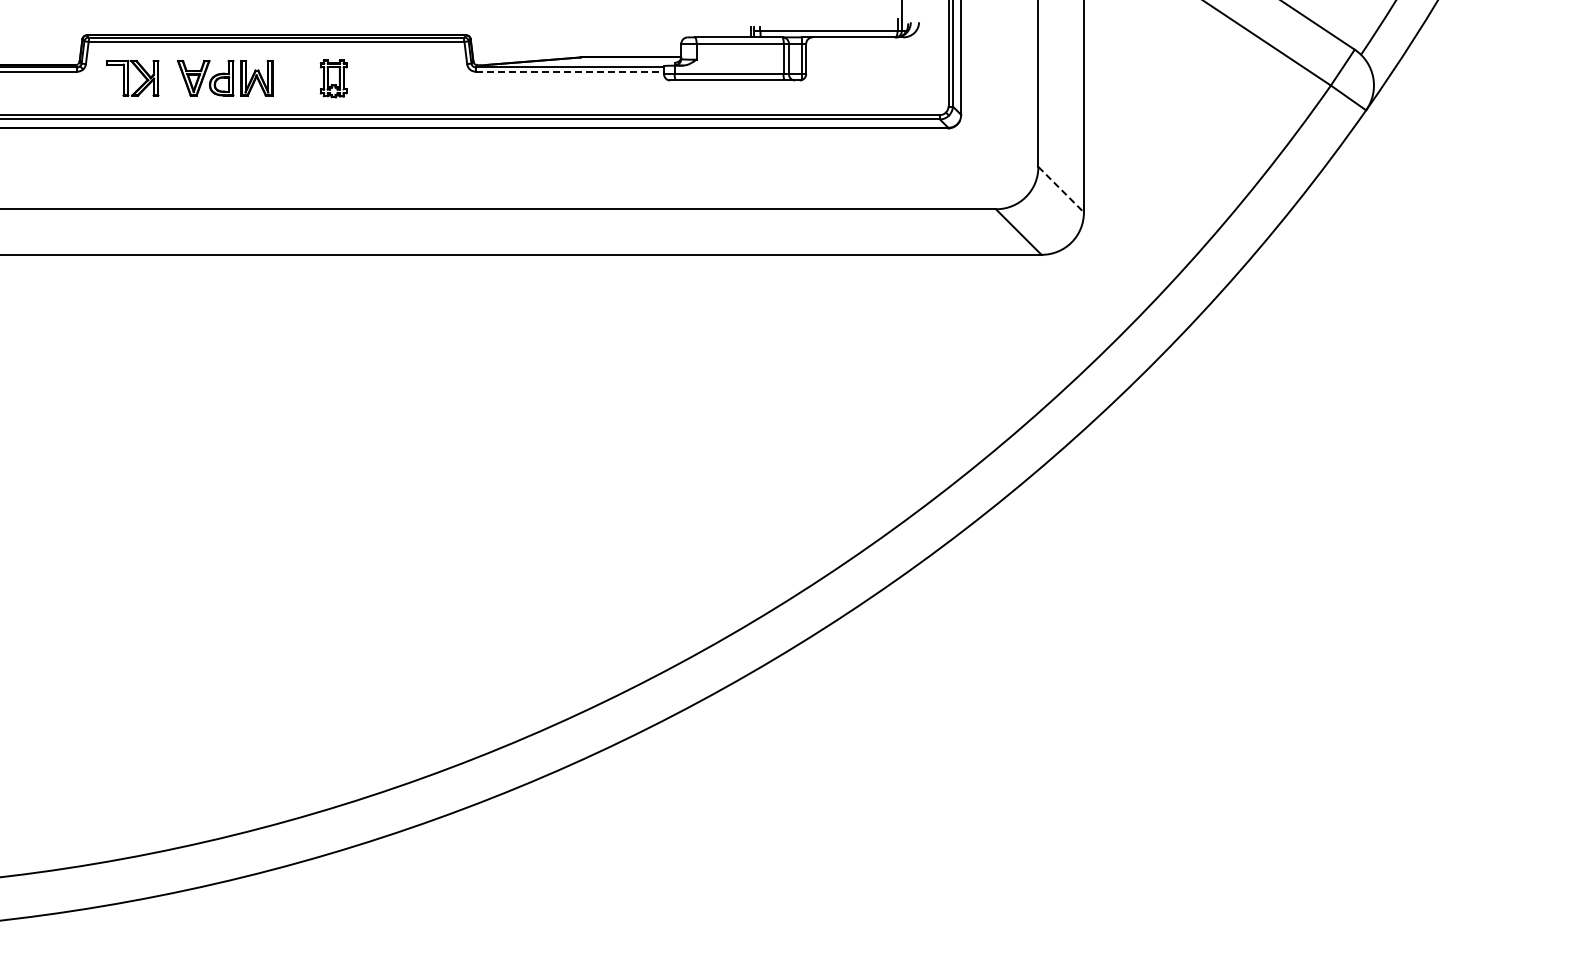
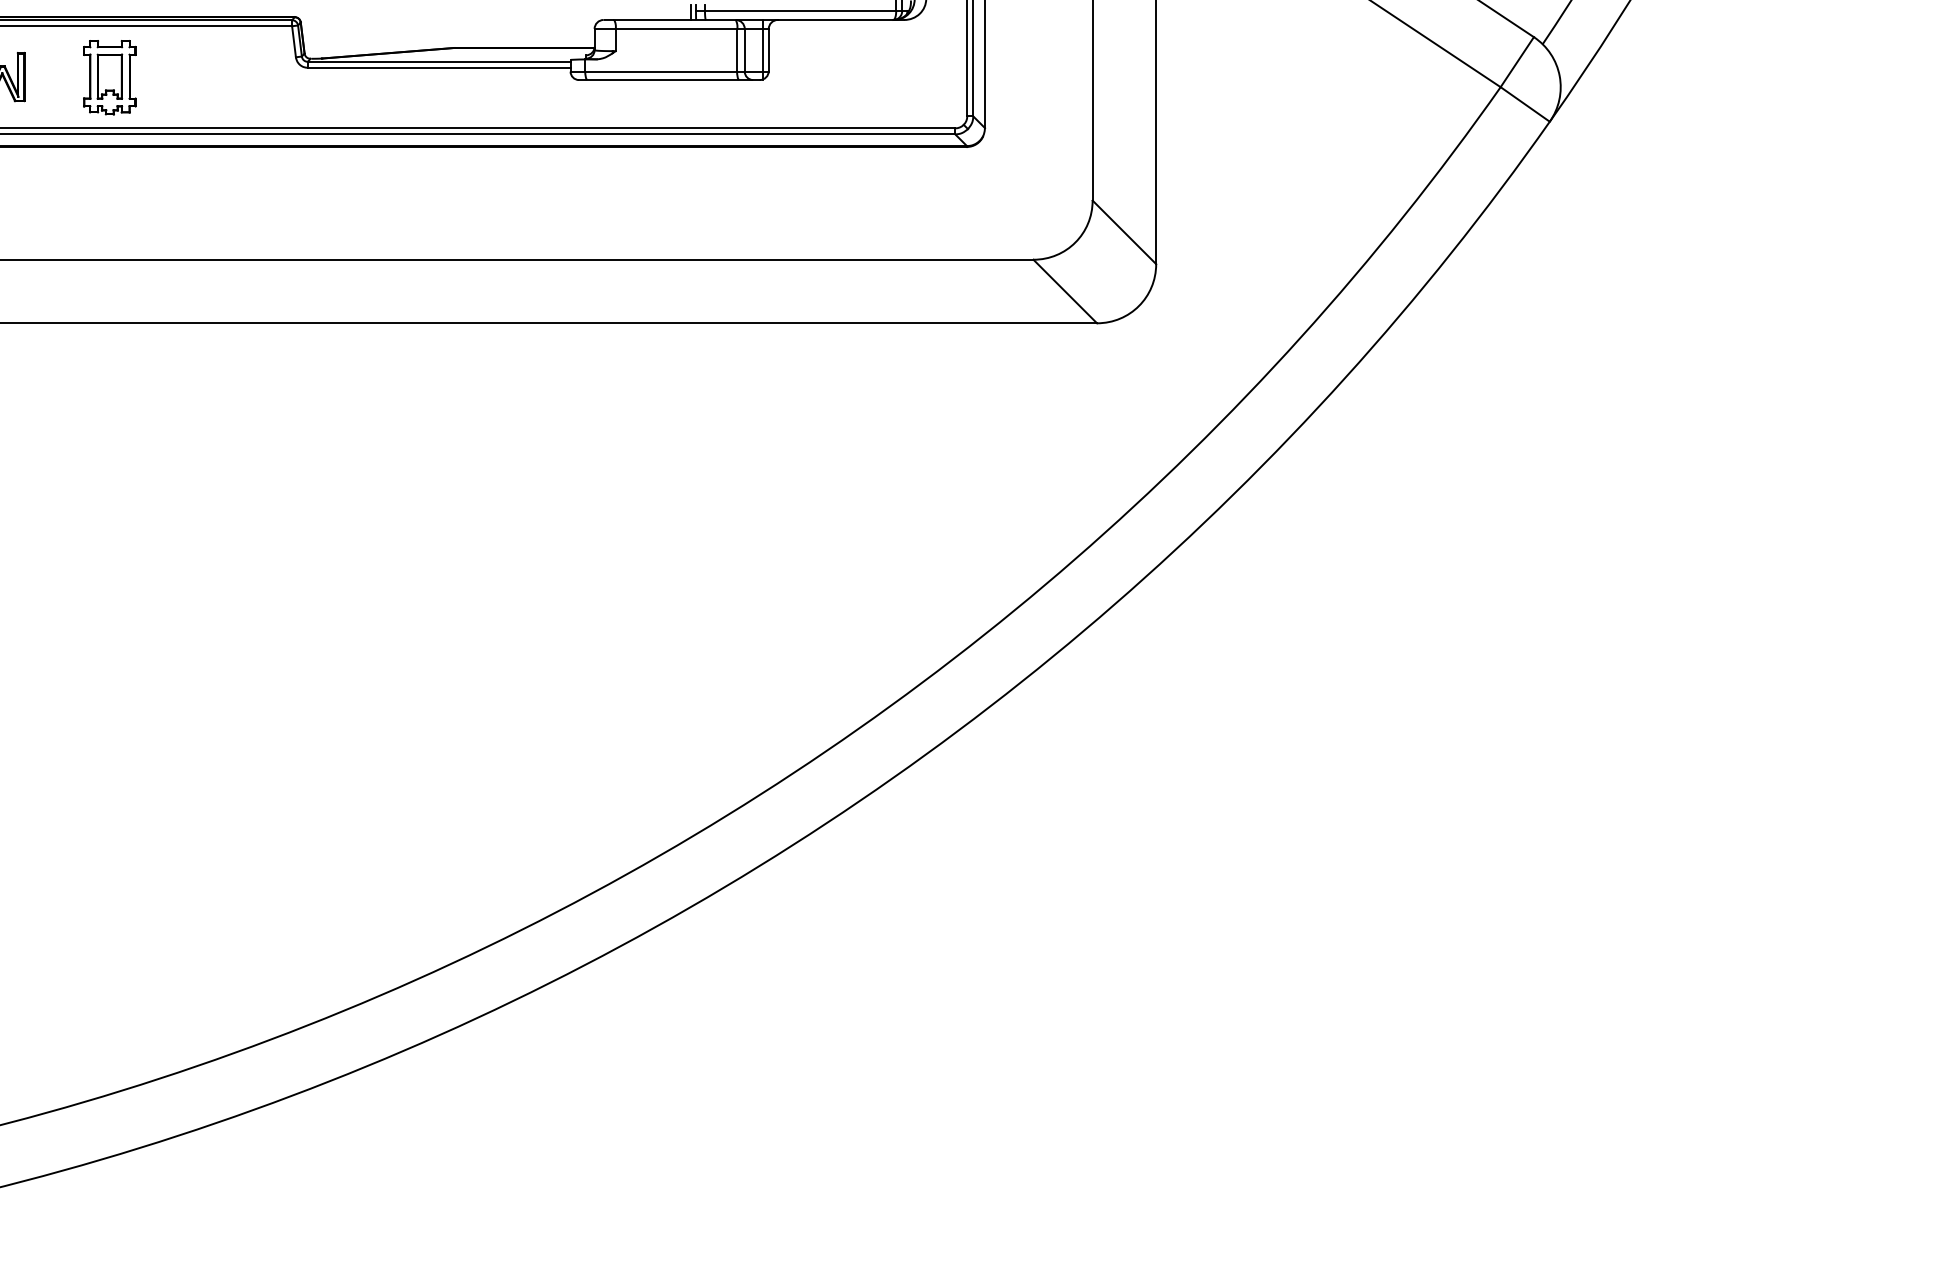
line: (570, 71) -> (440, 67), dashed -> solid
part: (333, 78) -> (109, 77), size x1.43
line: (1061, 190) -> (1124, 233), dashed -> solid

